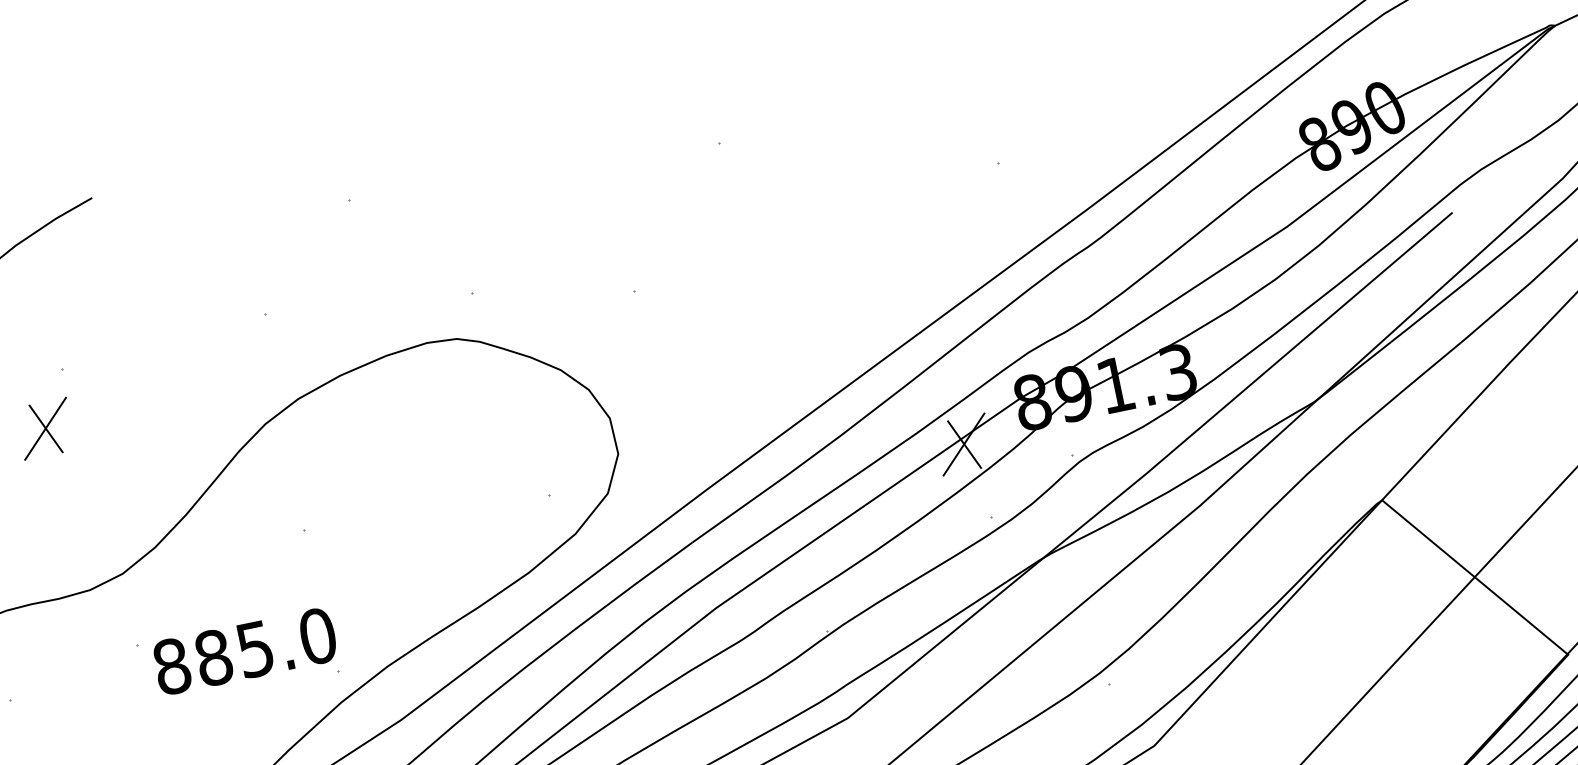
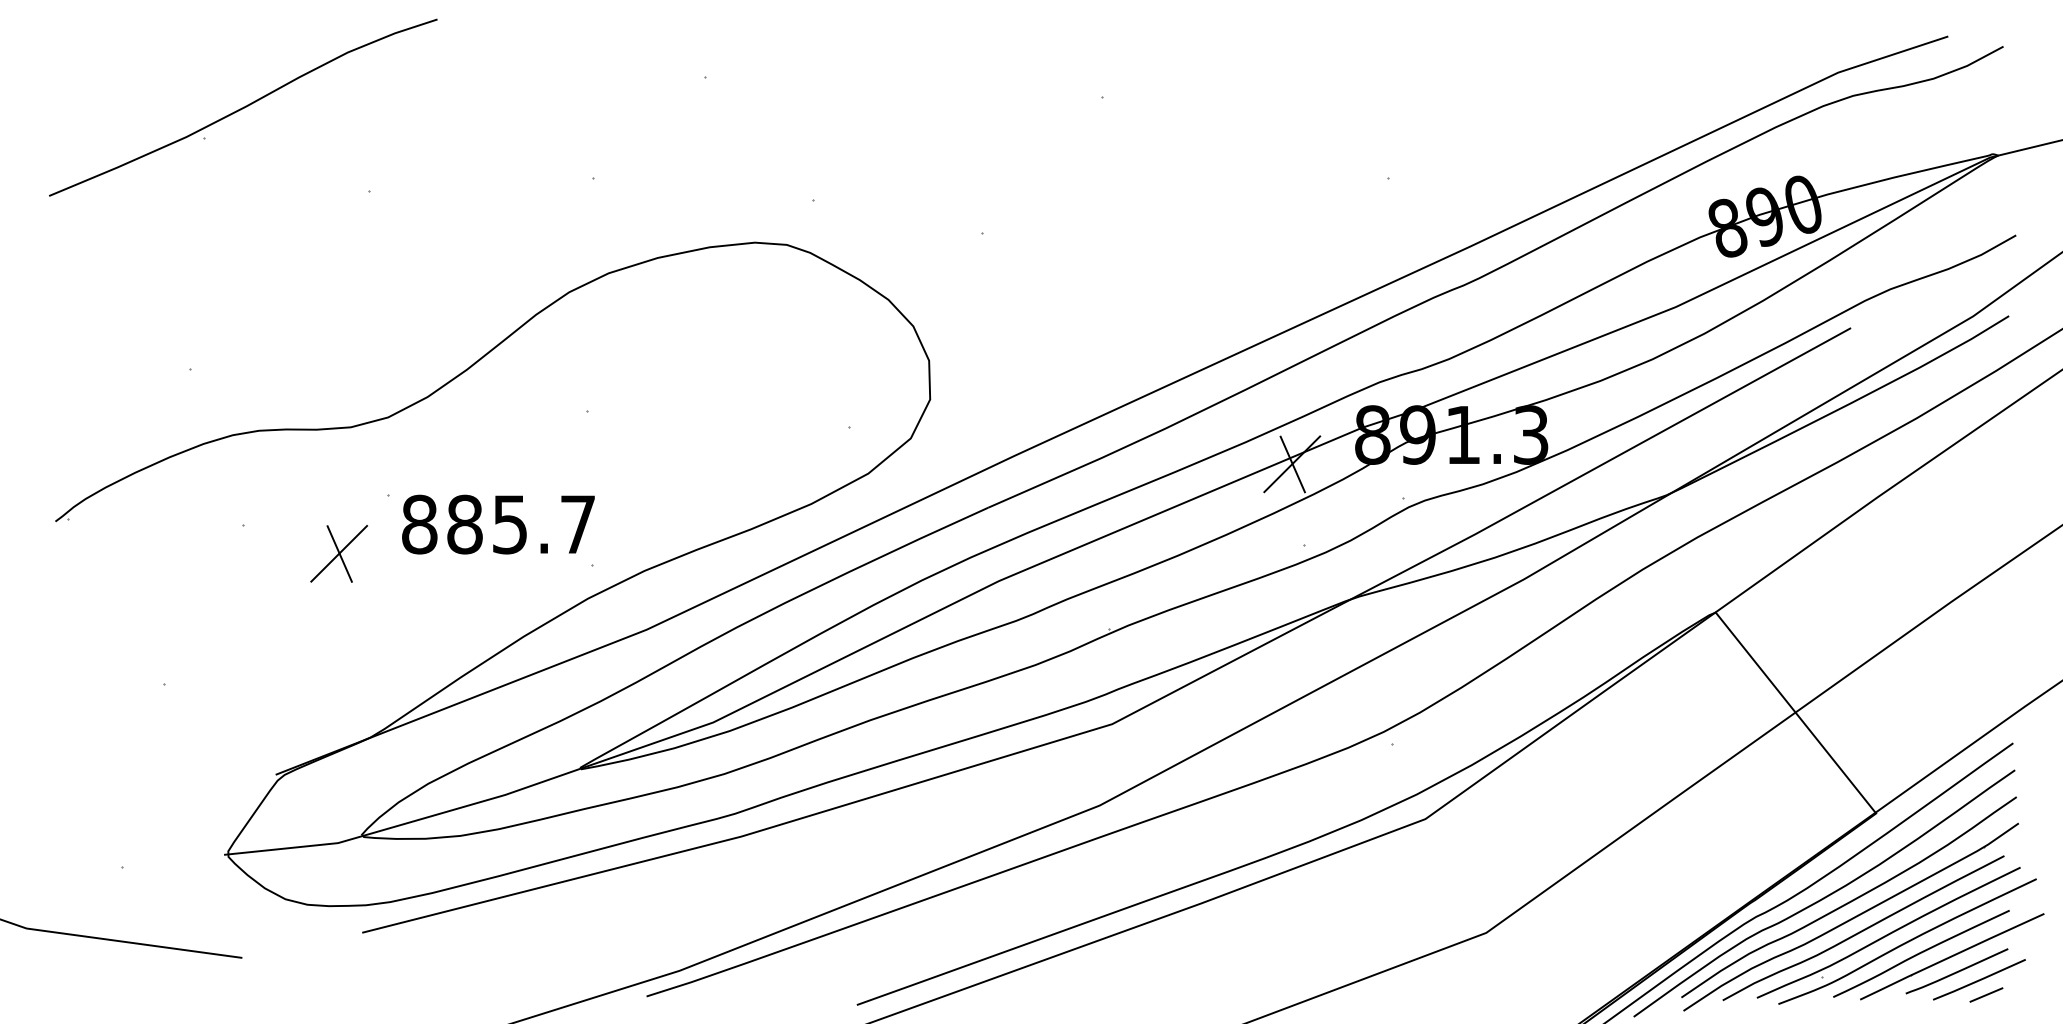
part: (44, 428) -> (338, 553), moved
text: (318, 636) -> (578, 524), 885.0 -> 885.7

